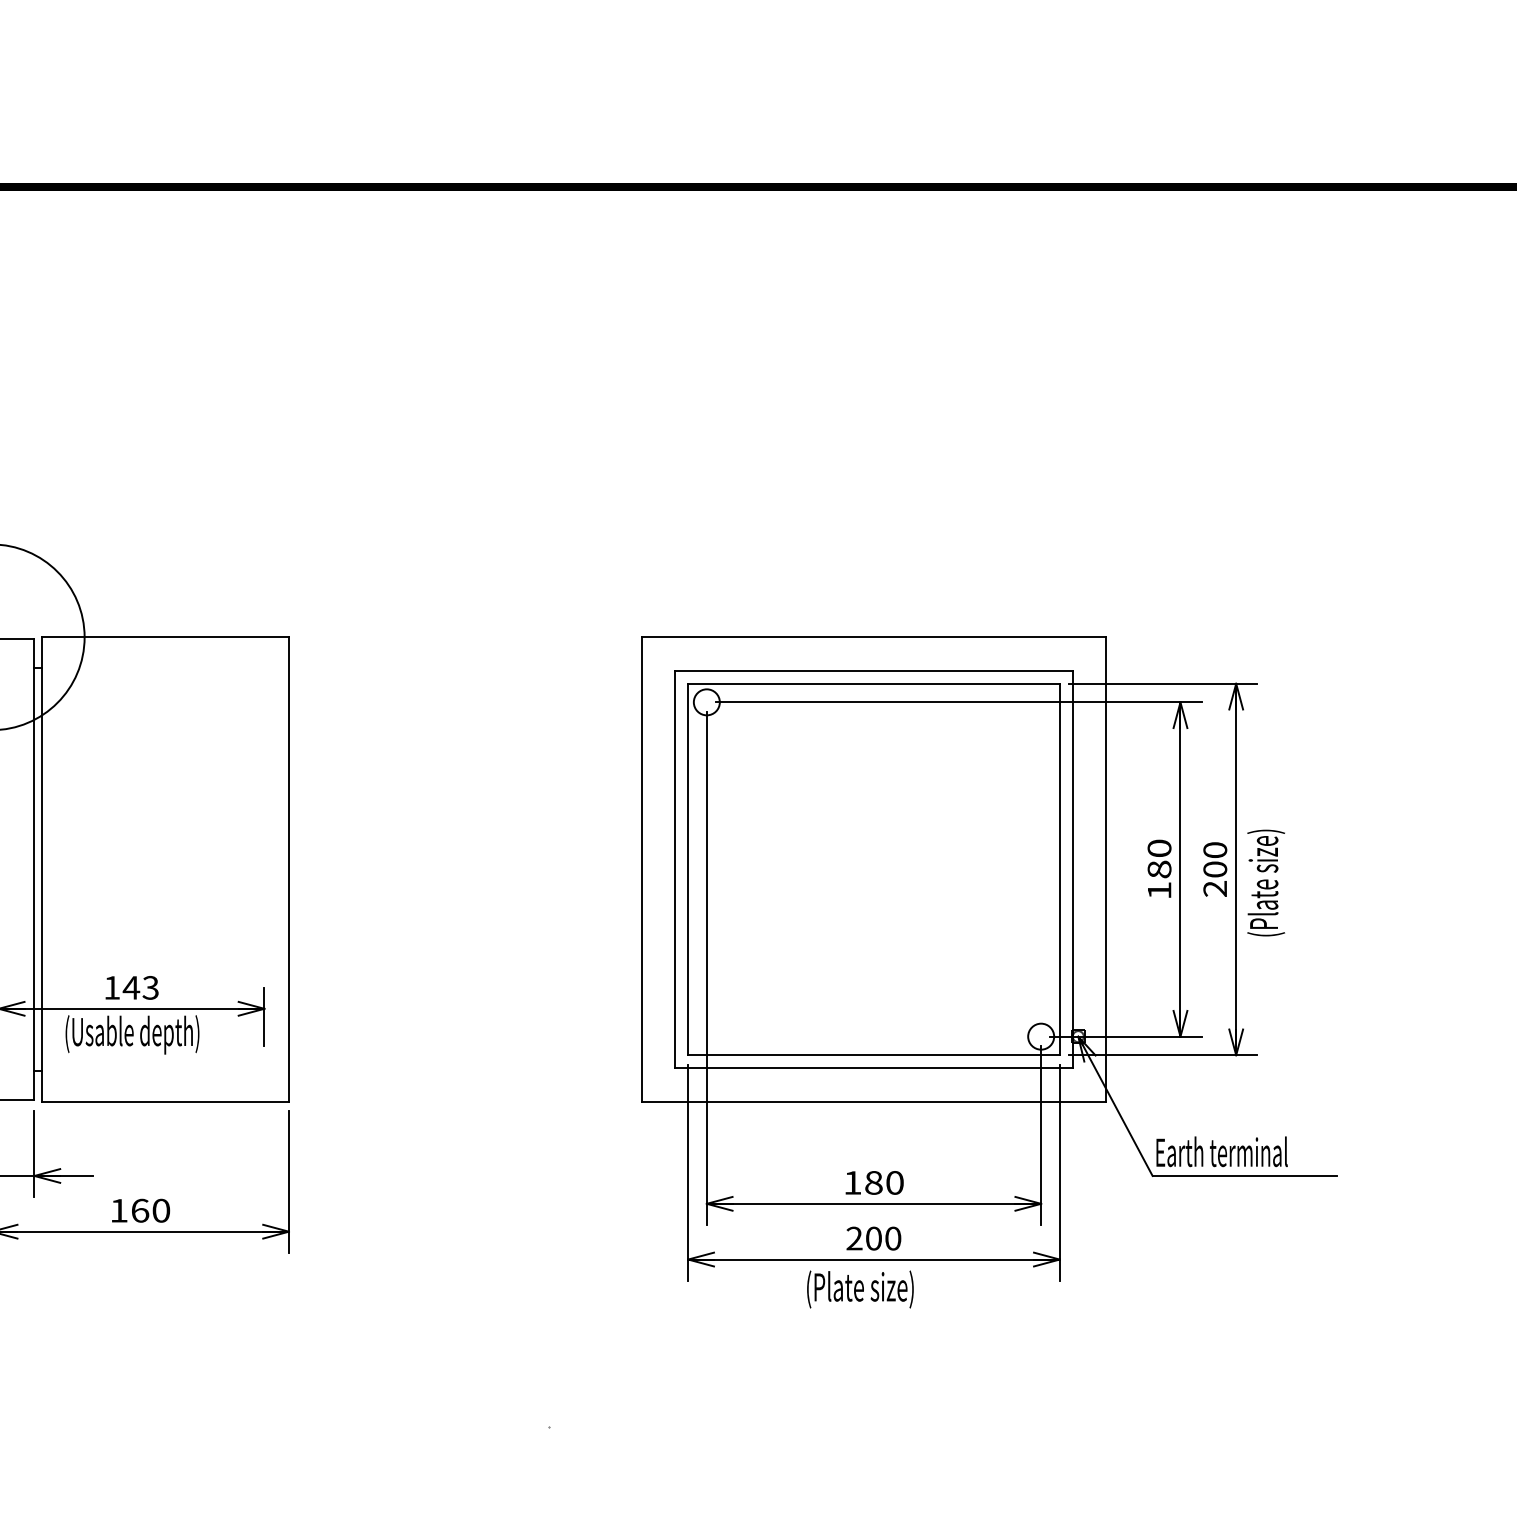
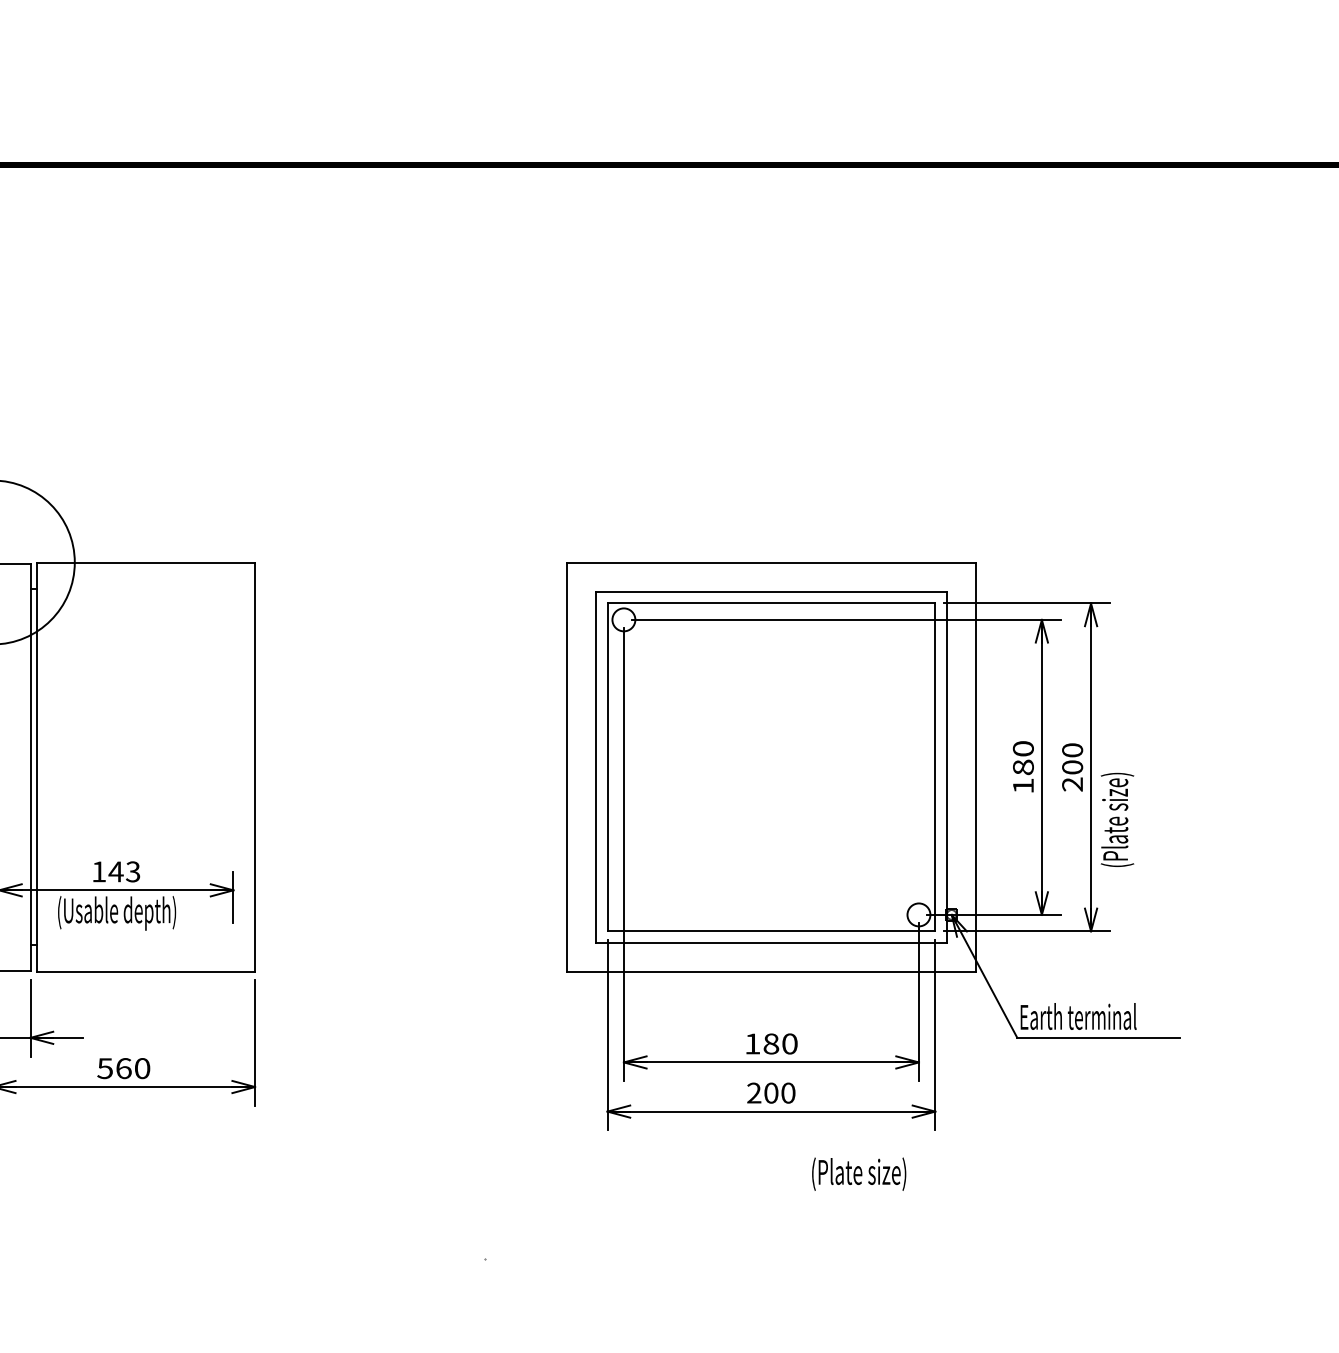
text: (1266, 882) -> (1117, 819), moved
text: (118, 1210) -> (104, 1068), 160 -> 560
text: (860, 1289) -> (859, 1174), moved

